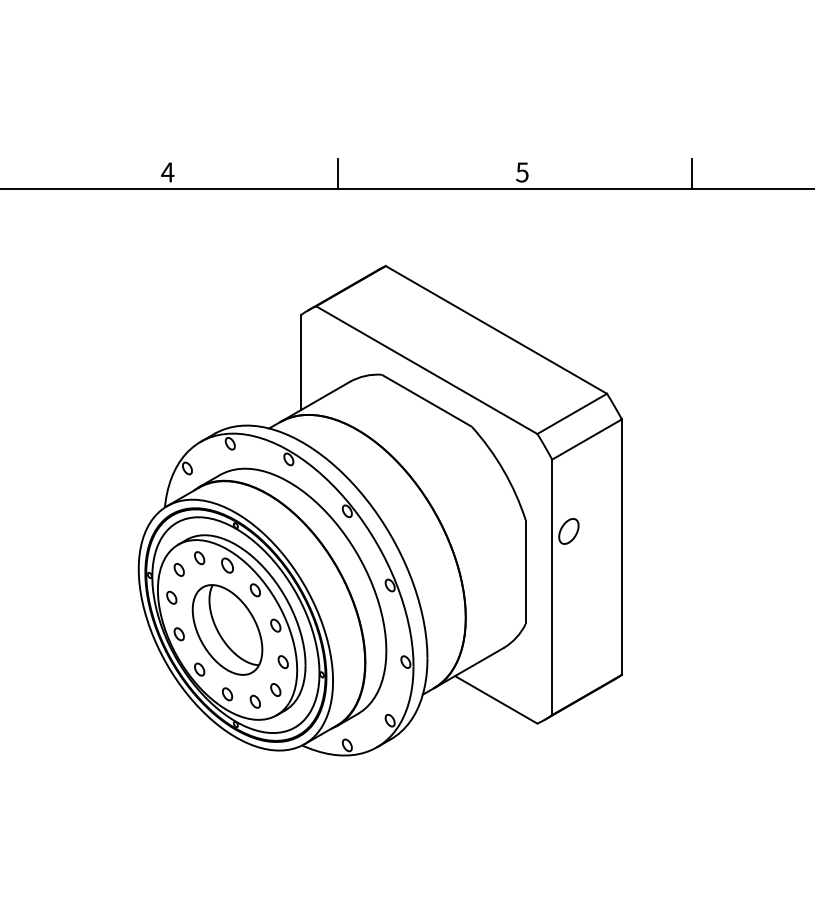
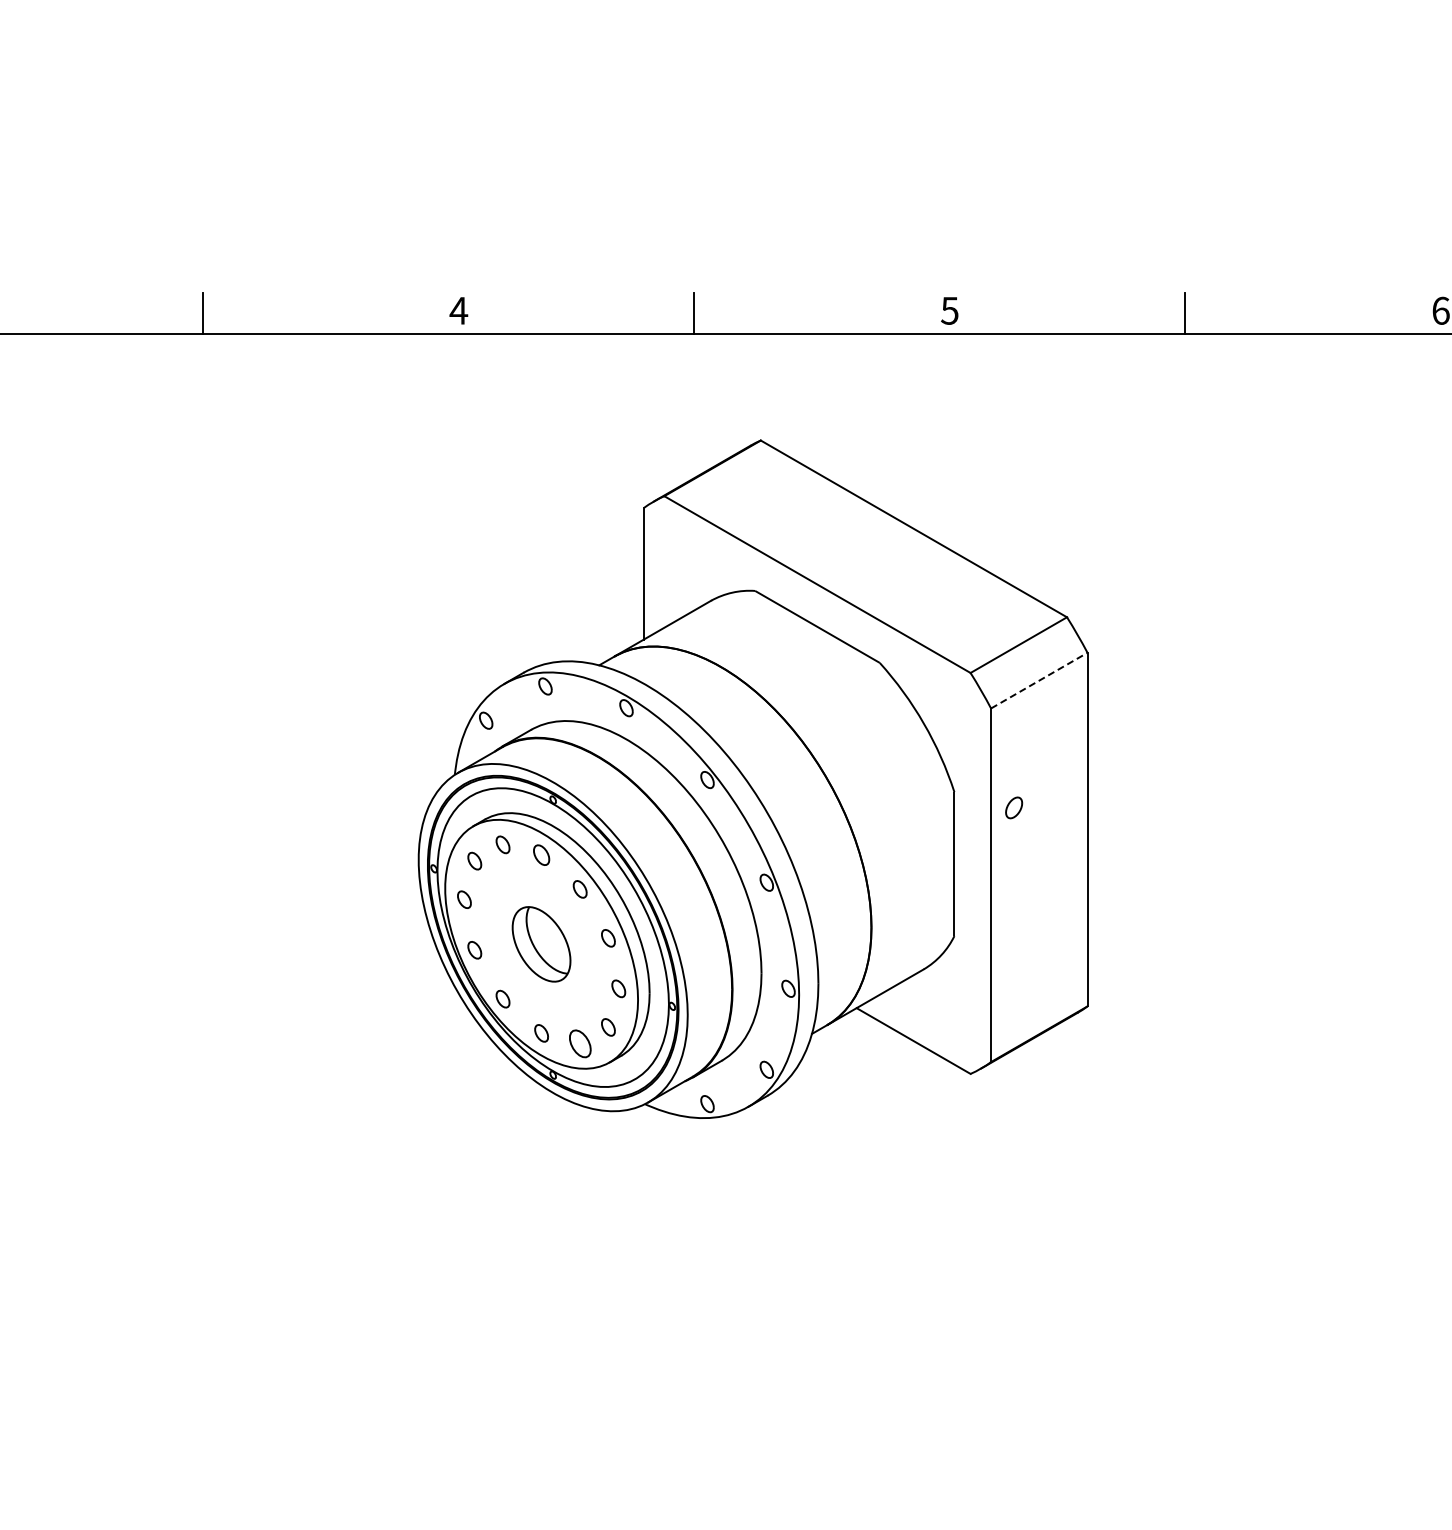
line: (587, 439) -> (1039, 680), solid -> dashed
part: (568, 531) -> (1013, 807), size x0.6
part: (227, 630) -> (541, 944), size x0.6
part: (254, 701) -> (579, 1043), size x1.6

